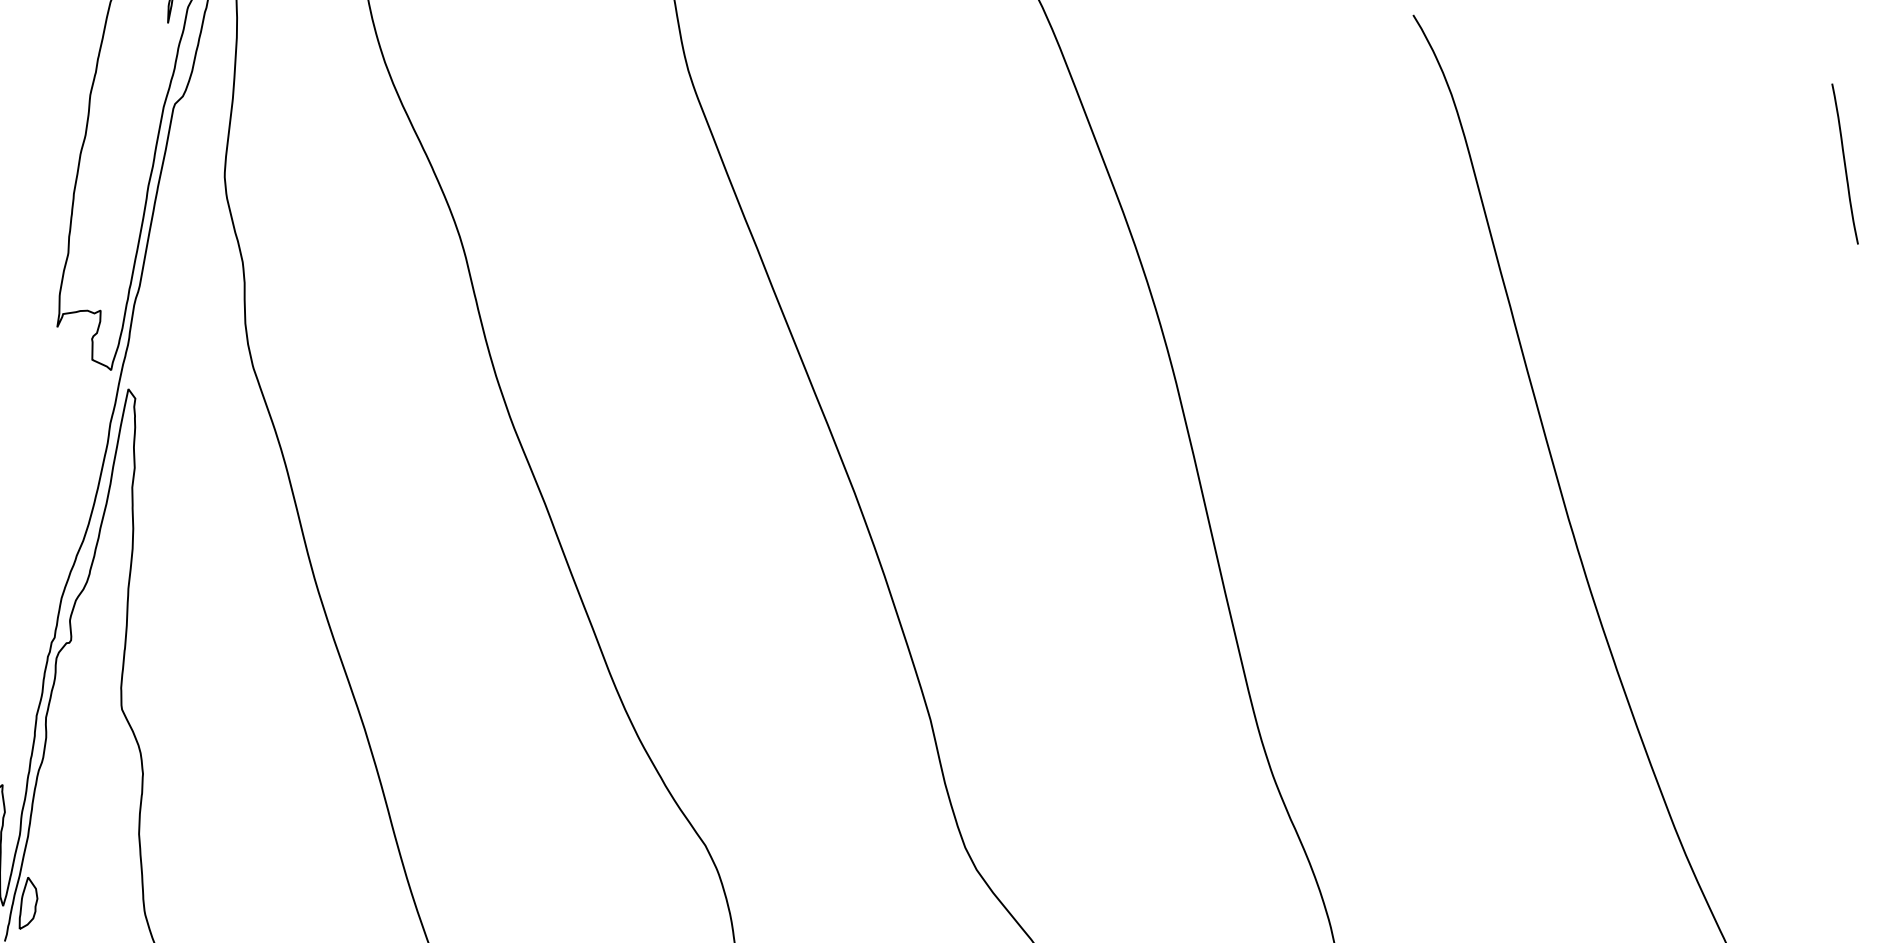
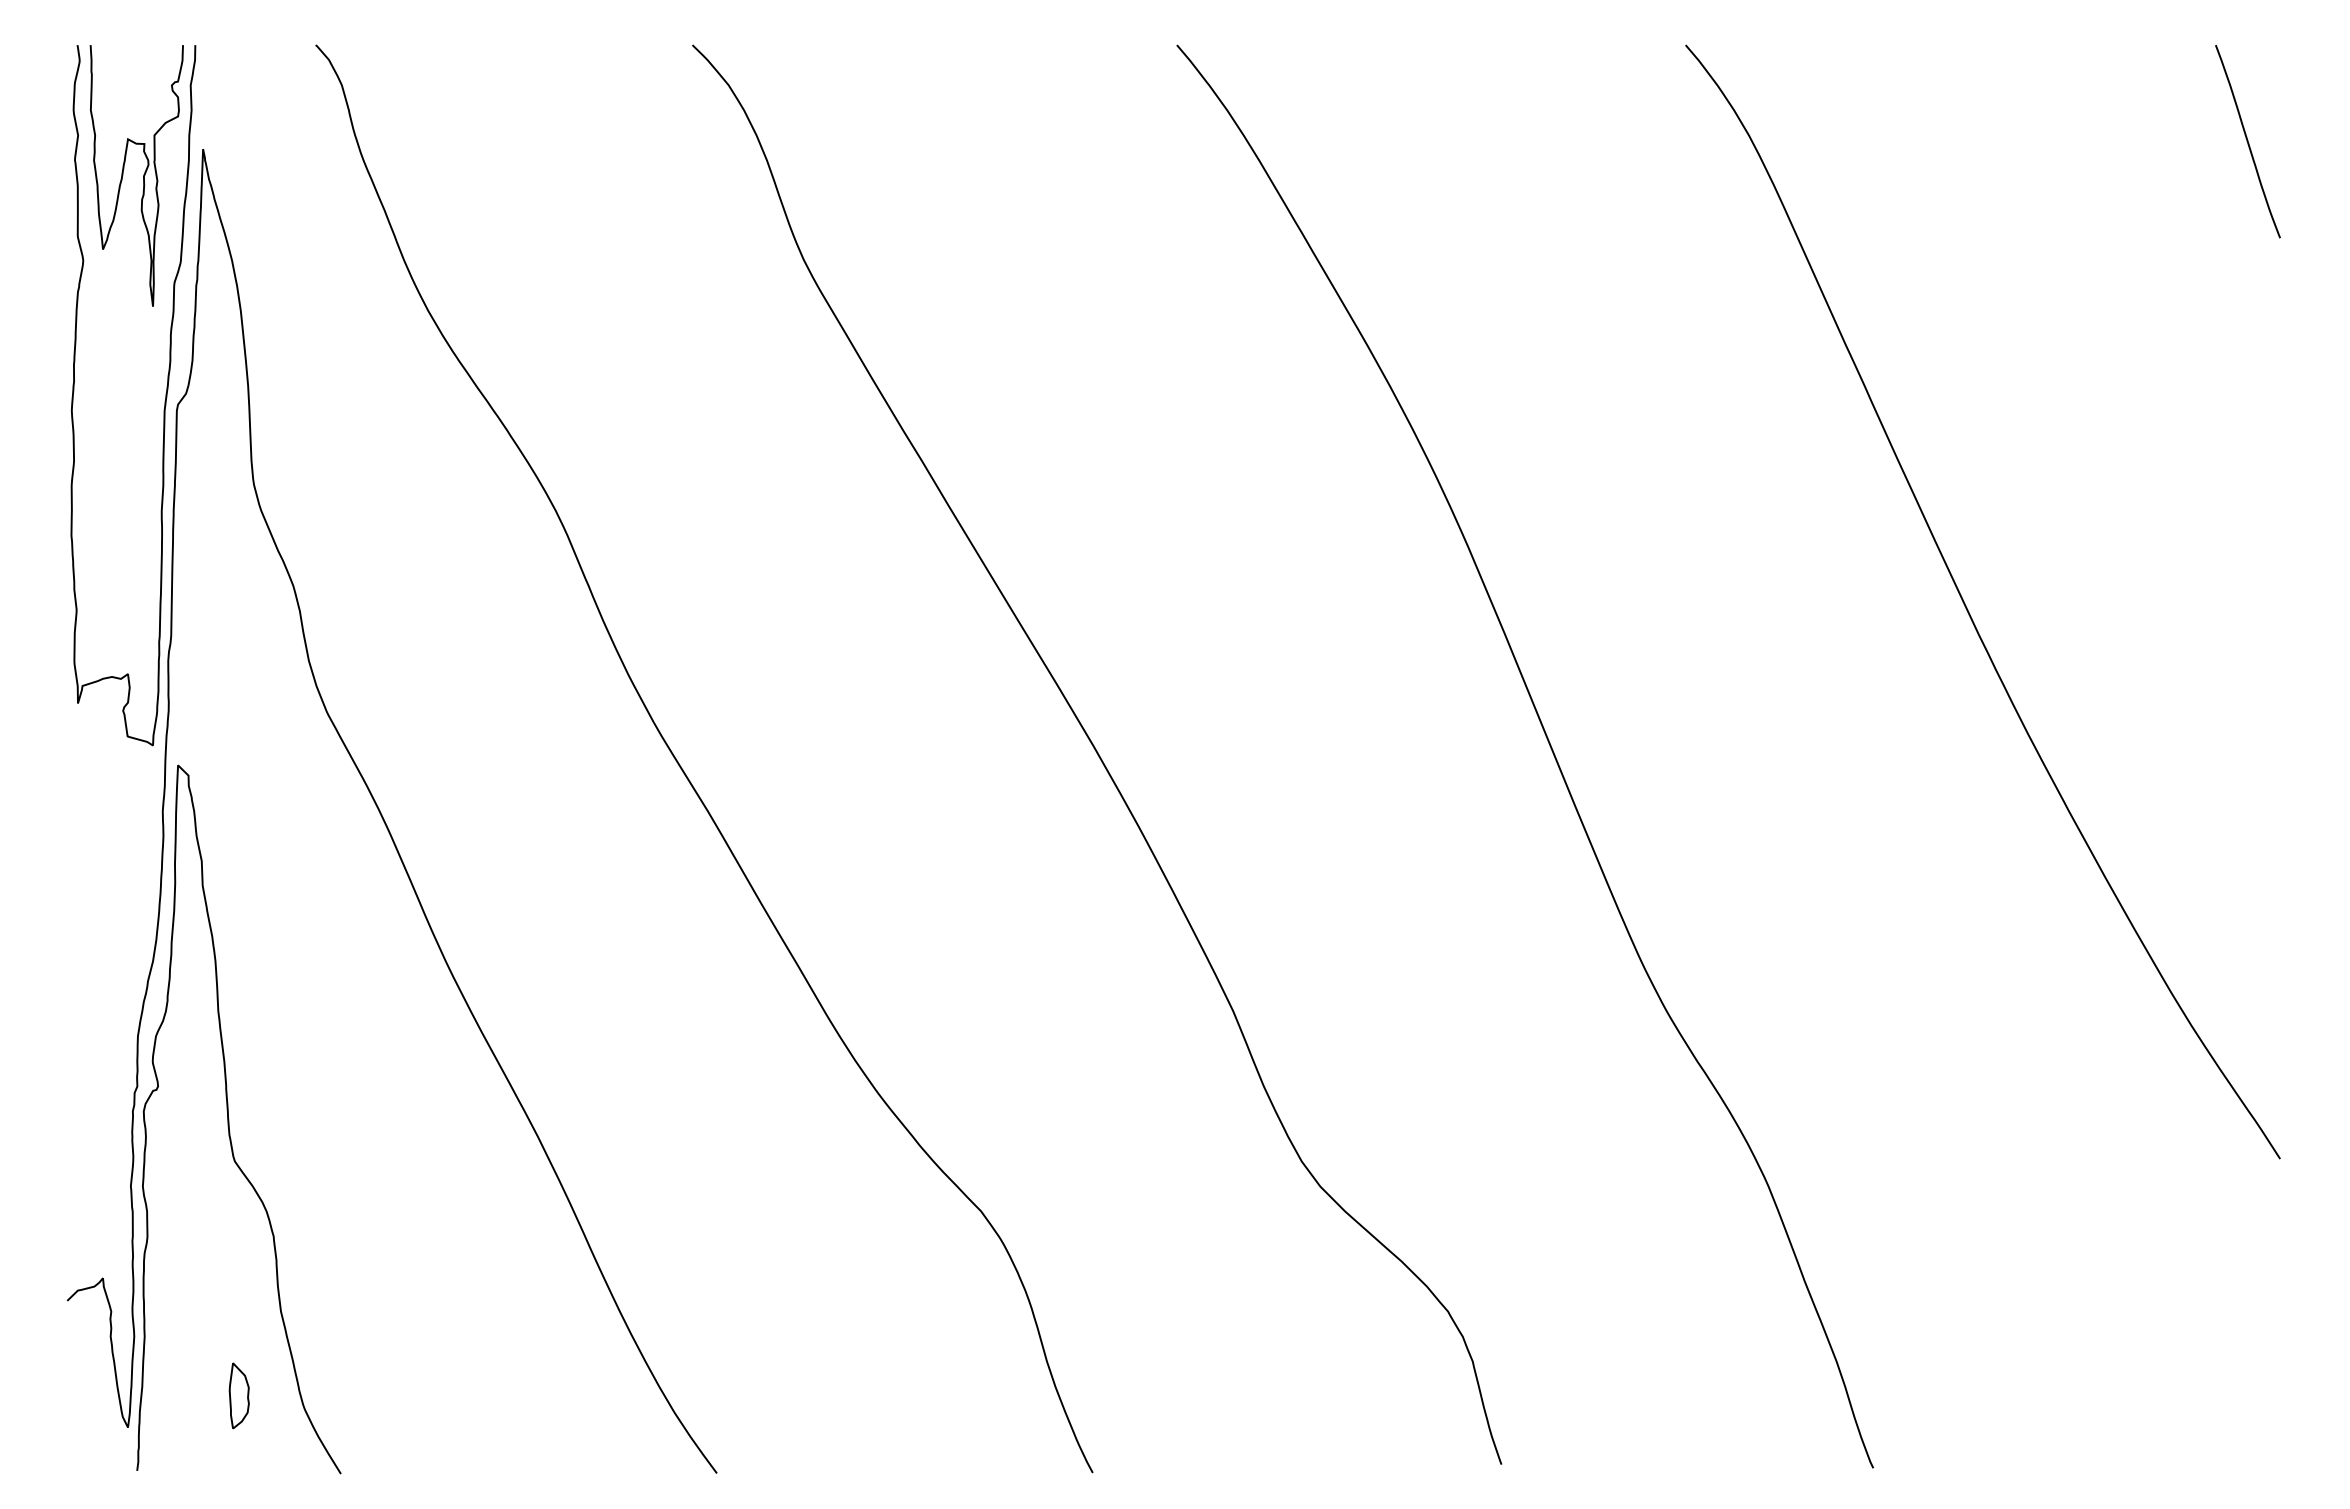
part: (28, 903) -> (238, 1395), moved

